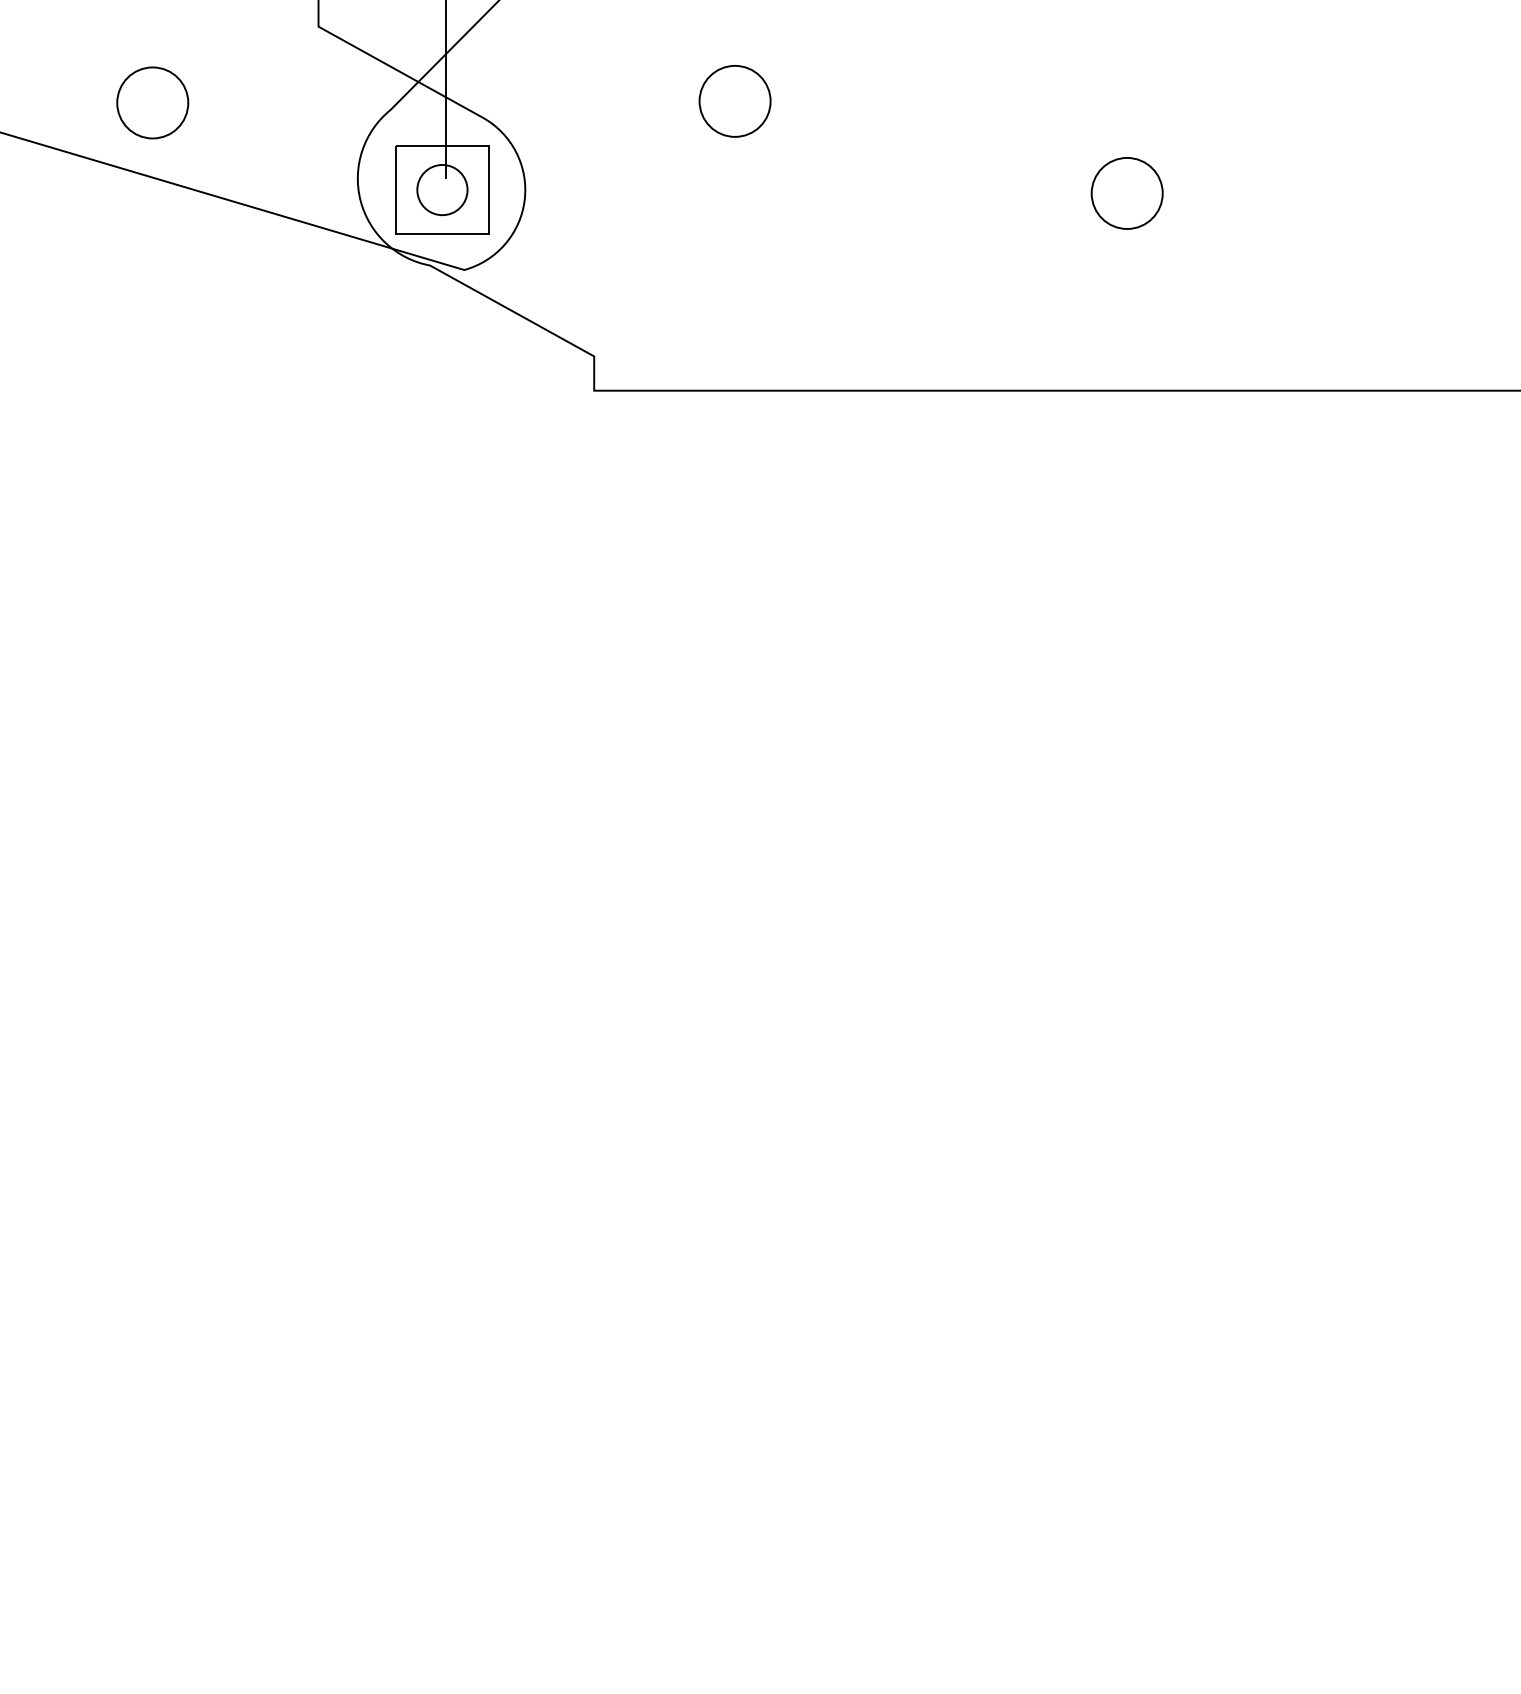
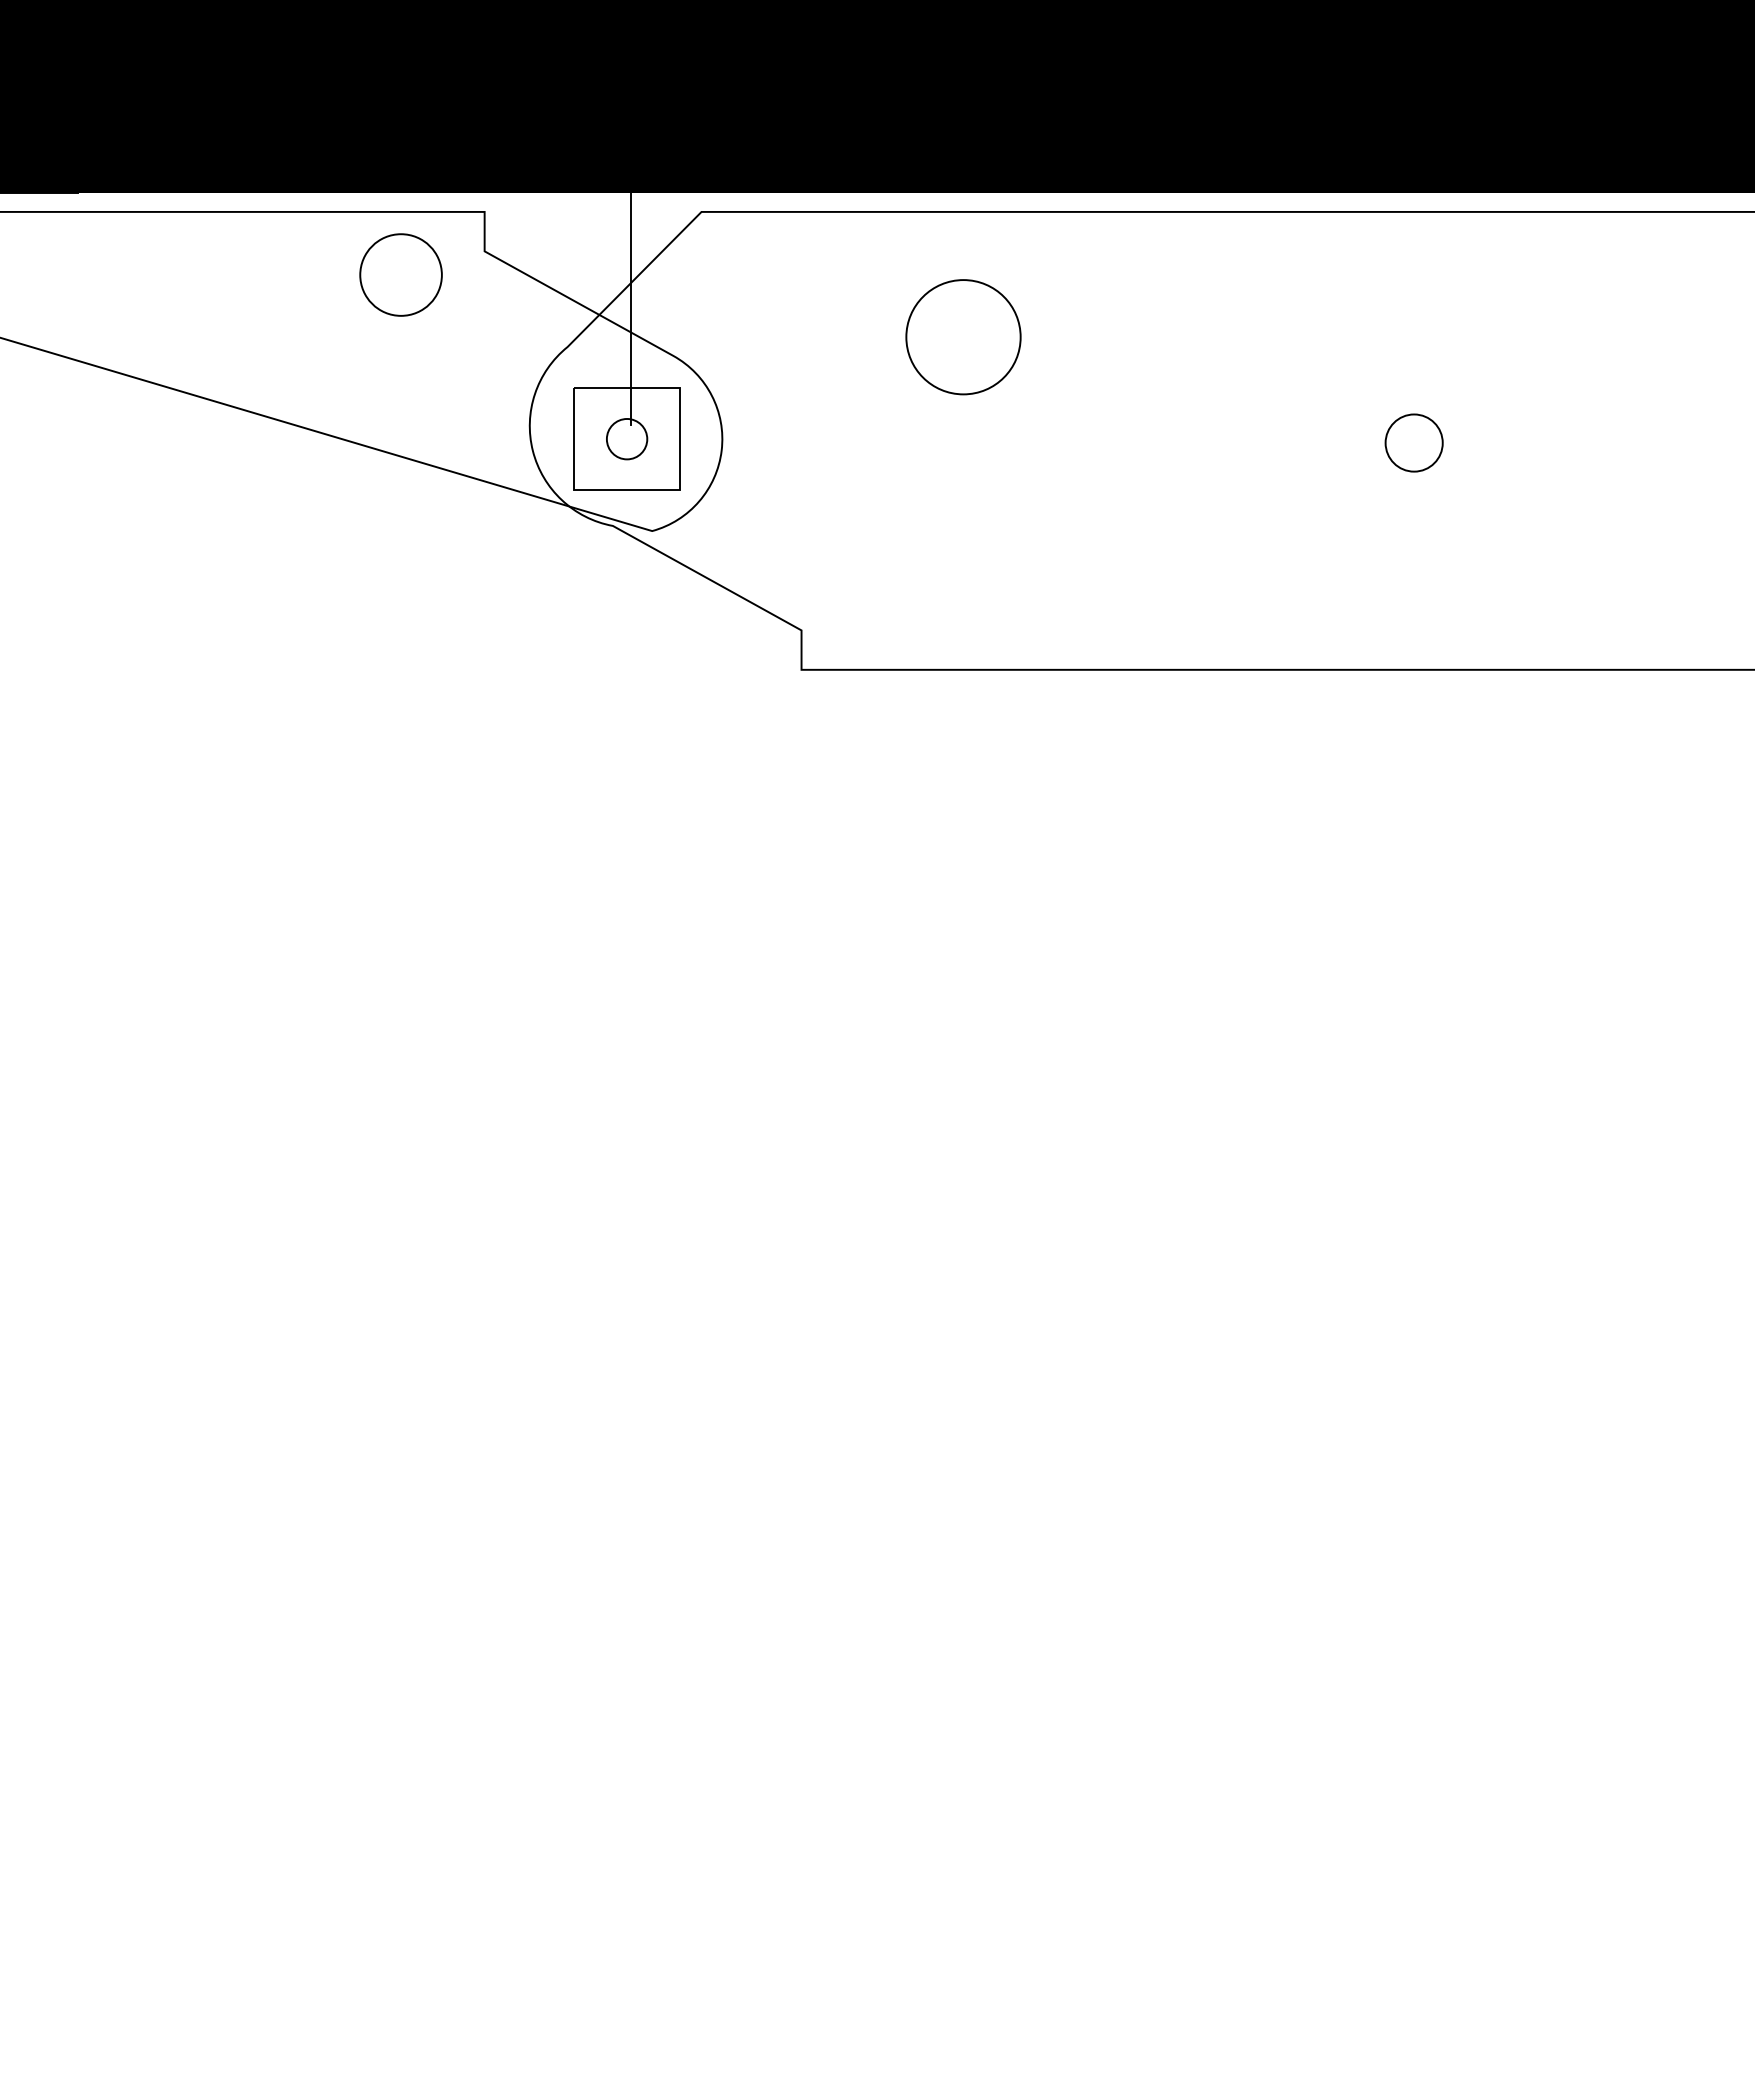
circle: (735, 101) -> (963, 337), size x1.4
circle: (152, 102) -> (400, 274), moved
circle: (441, 190) -> (626, 439), size x0.7
circle: (1126, 192) -> (1413, 442), size x0.7

